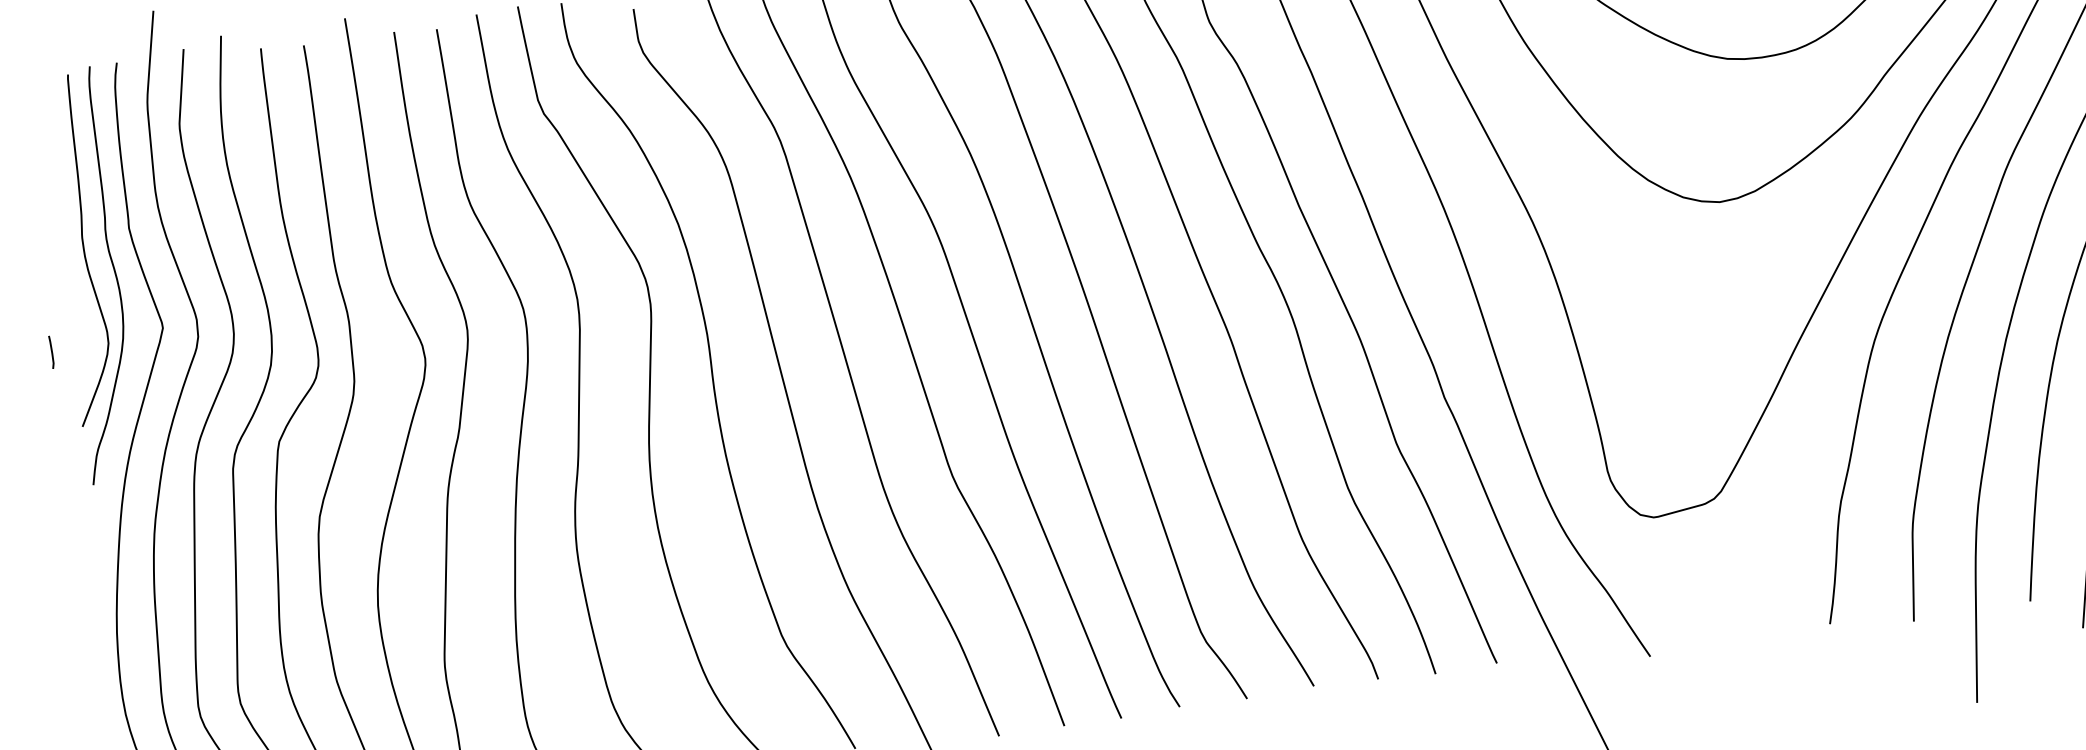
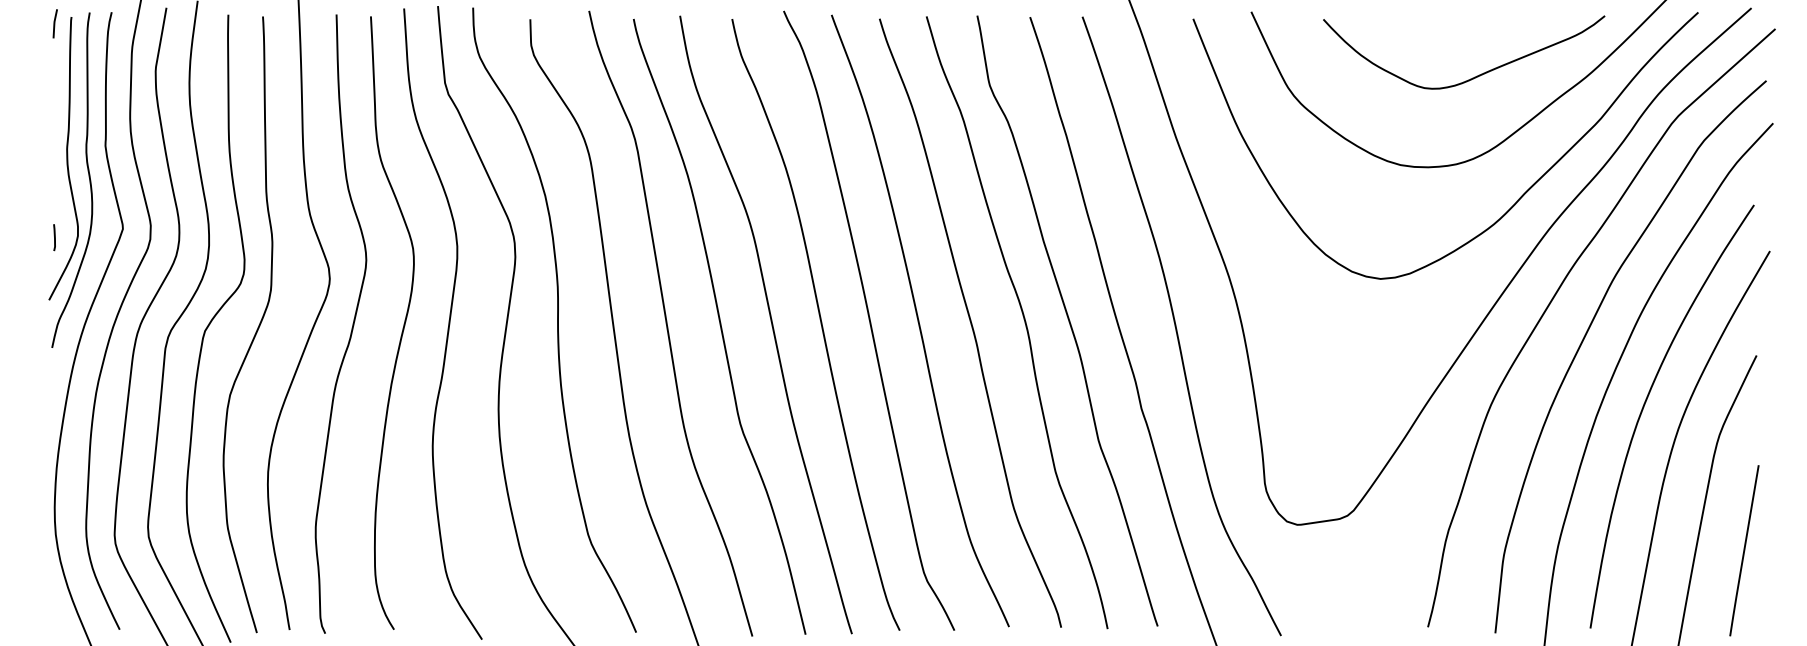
line: (47, 85) -> (54, 23), added
line: (51, 352) -> (54, 237), moved

